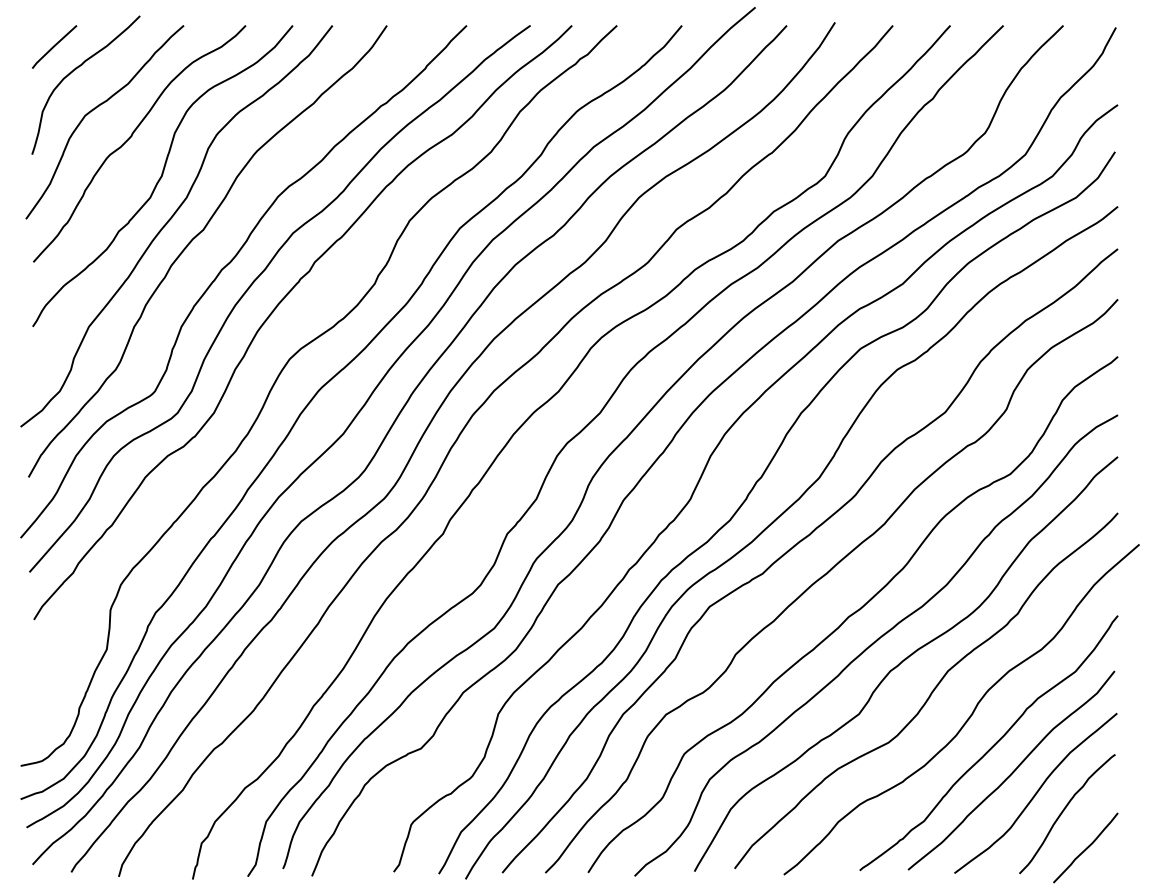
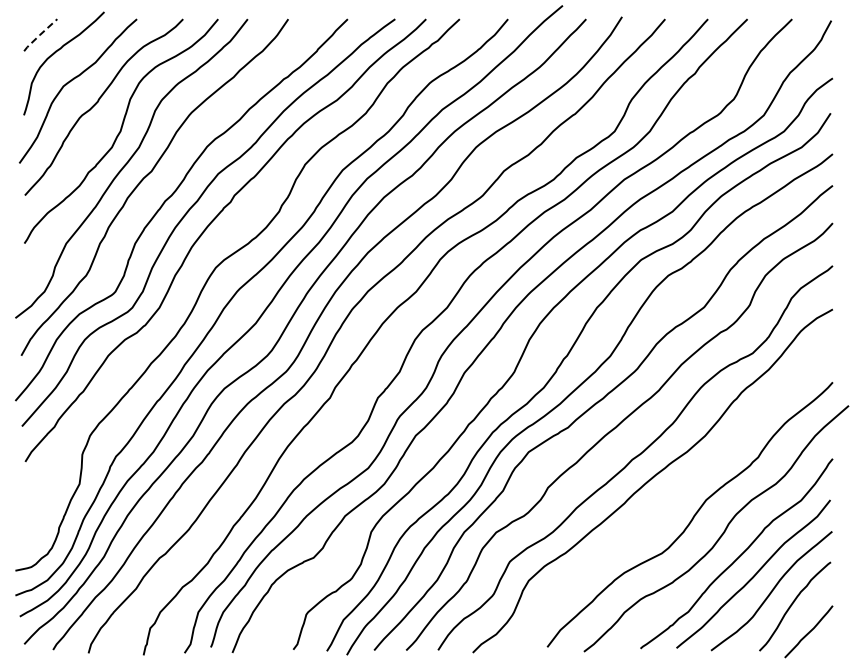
line: (52, 47) -> (39, 35), solid -> dashed
curve: (904, 662) -> (673, 493), removed

